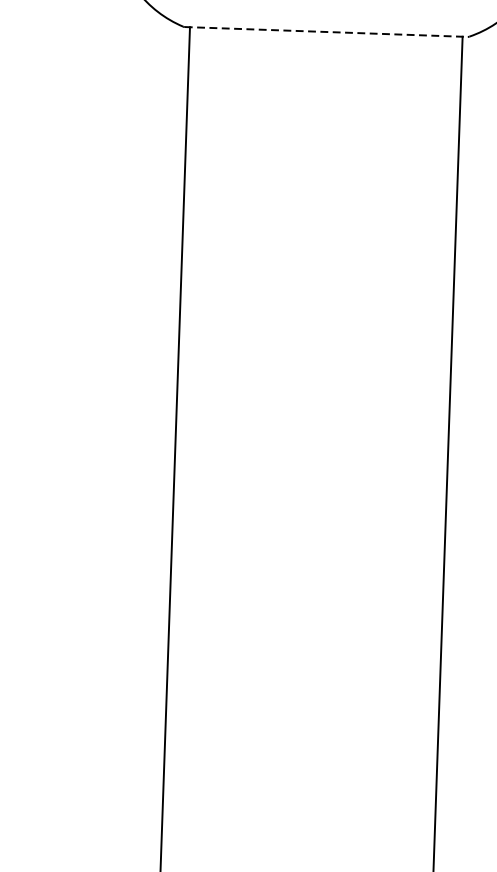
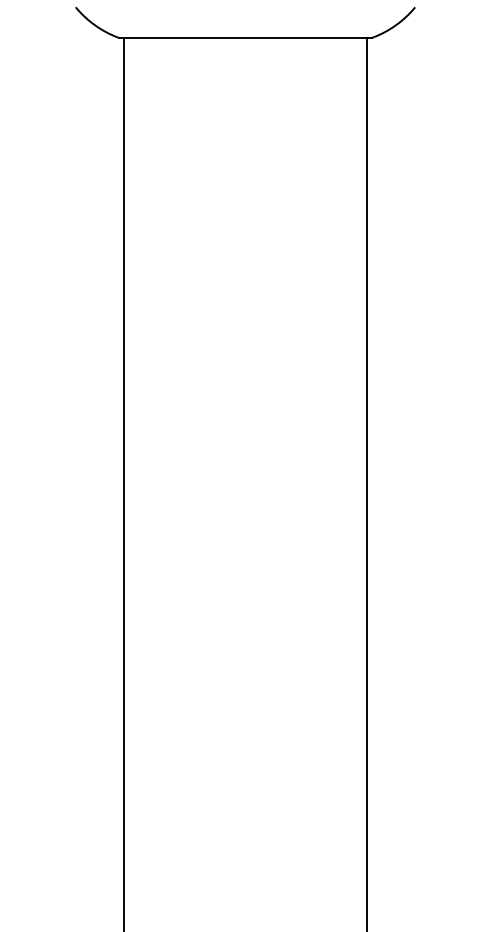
line: (326, 31) -> (245, 37), dashed -> solid

